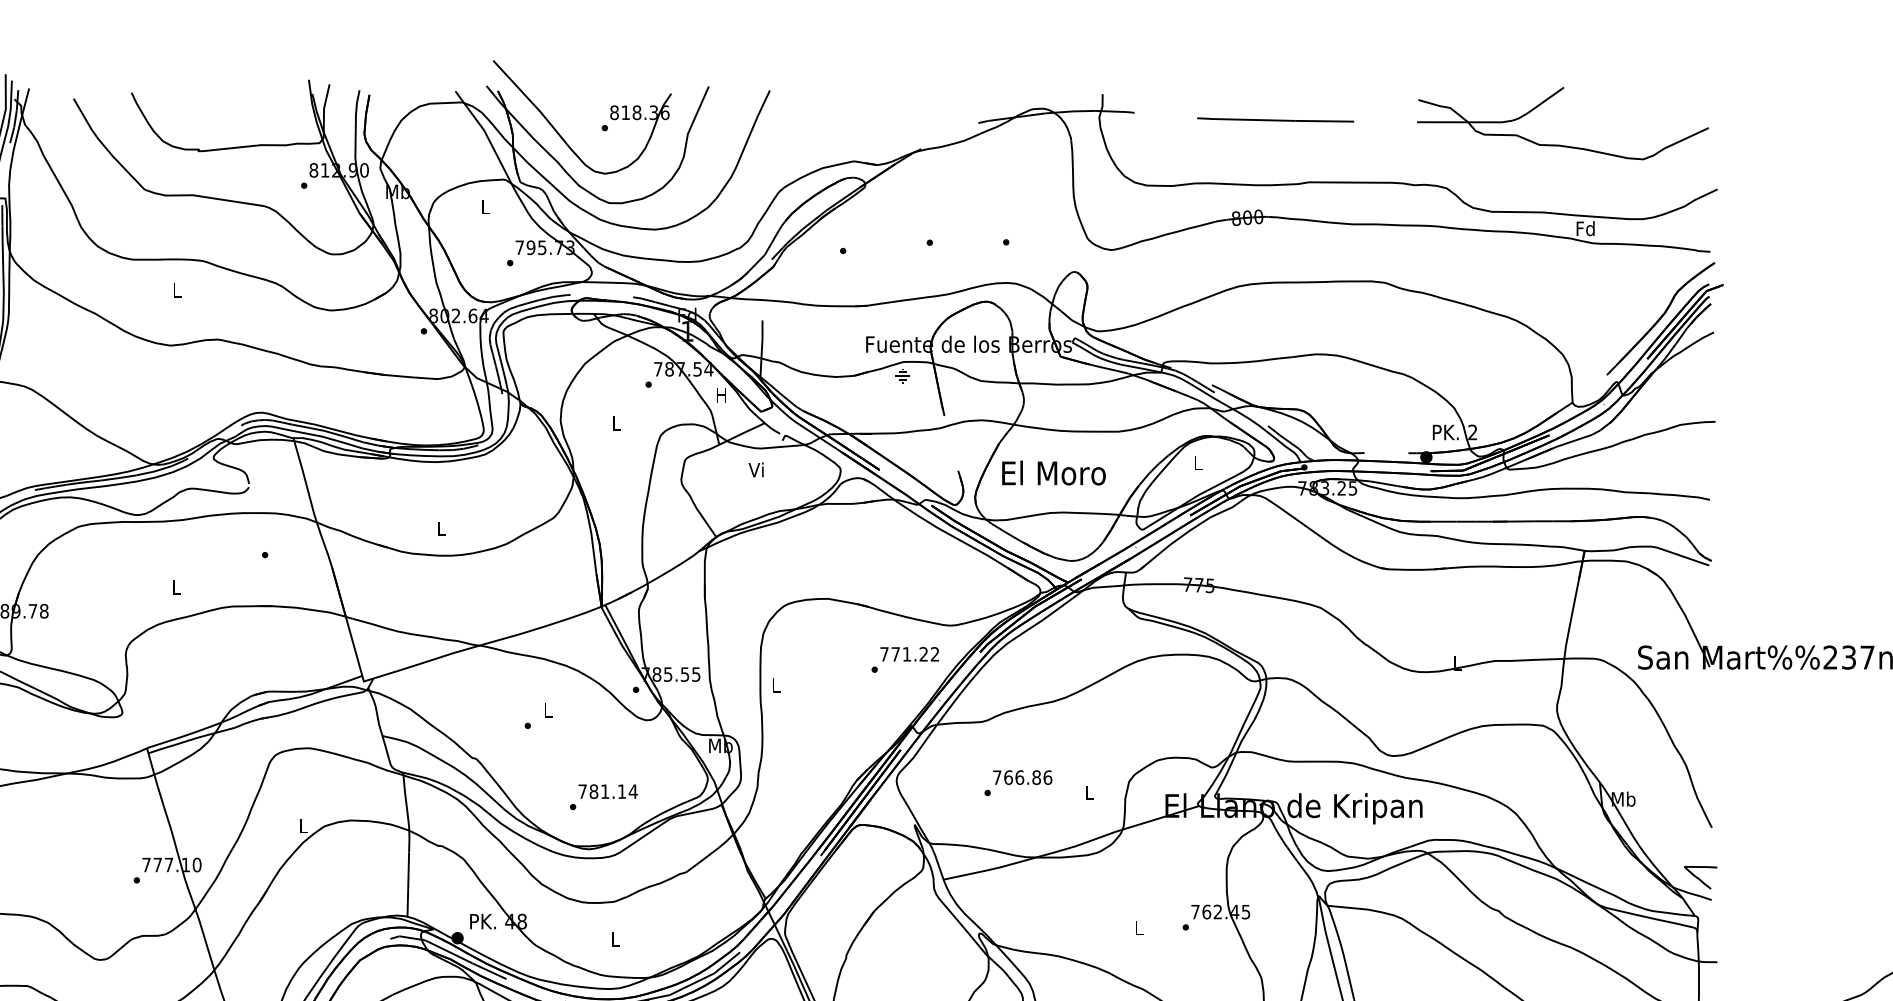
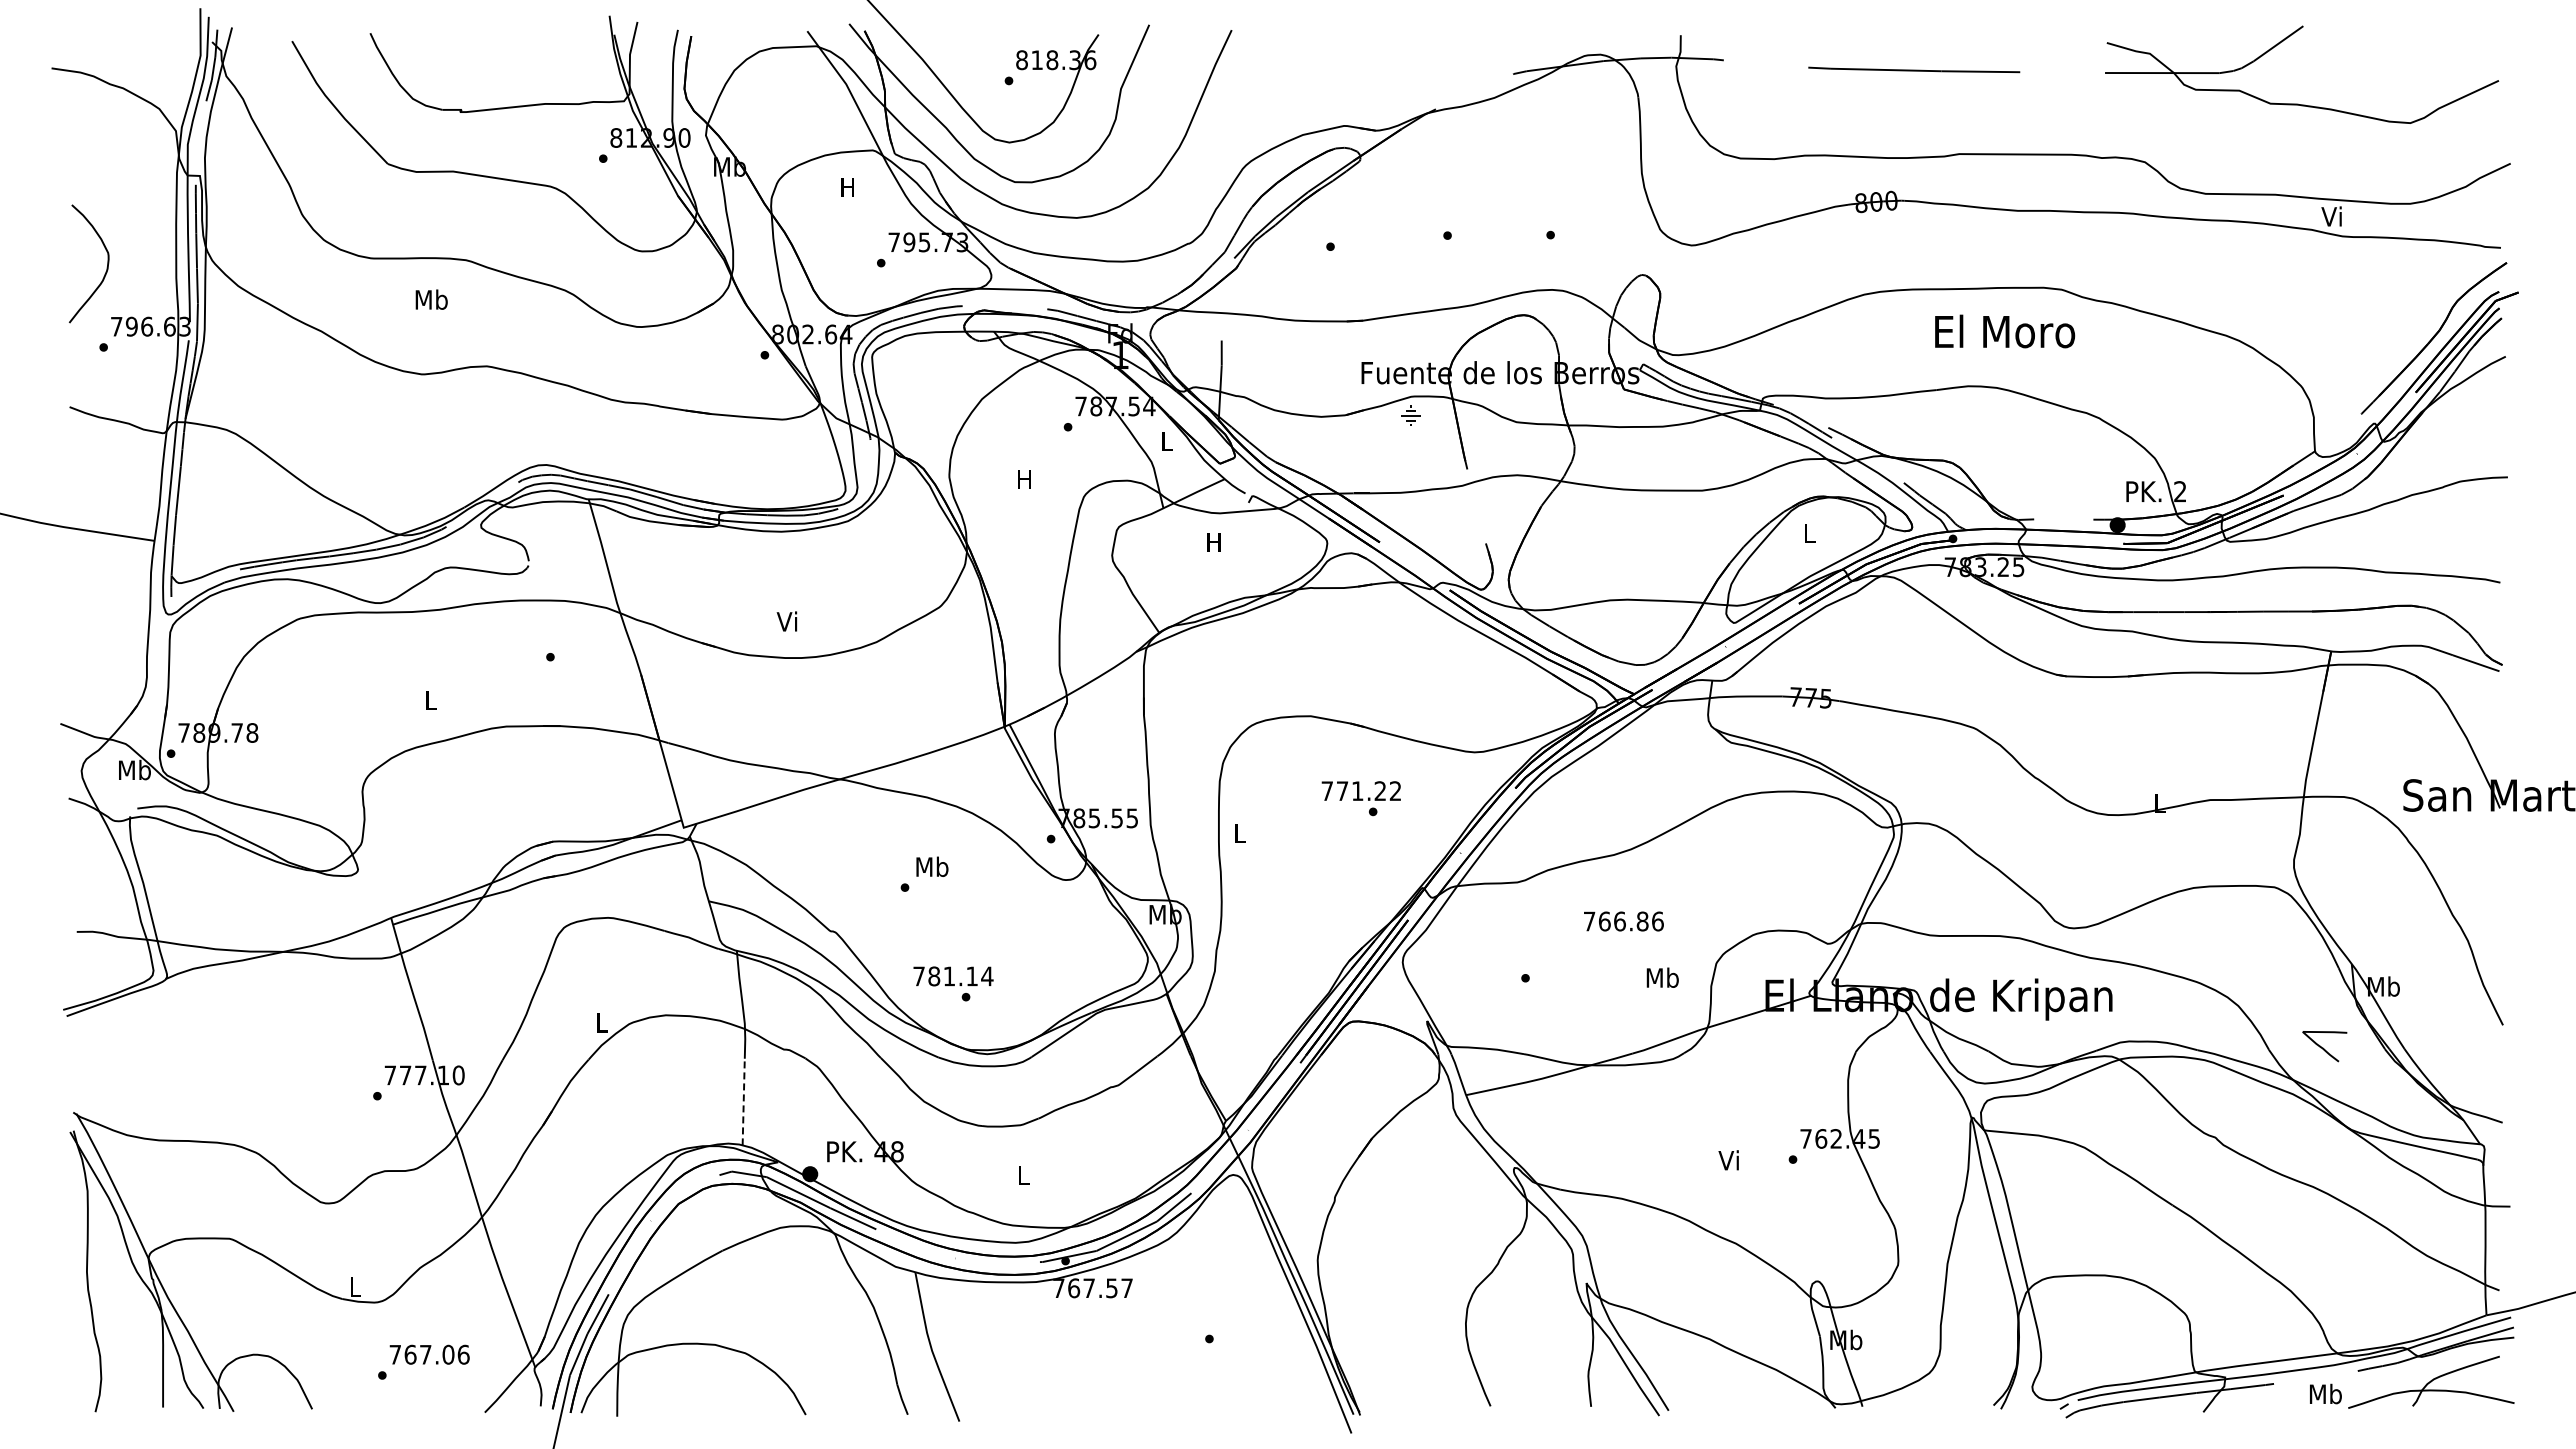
text: (485, 207) -> (847, 187), L -> H
text: (1585, 228) -> (2332, 216), Fd -> Vi
text: (176, 290) -> (431, 299), L -> Mb
text: (721, 395) -> (1166, 441), H -> L
text: (616, 423) -> (1024, 479), L -> H
text: (756, 470) -> (1213, 542), Vi -> H
text: (1054, 473) -> (2005, 331), moved
text: (440, 528) -> (786, 621), L -> Vi
text: (909, 653) -> (1360, 790), moved
text: (548, 710) -> (932, 866), L -> Mb
text: (1022, 777) -> (1623, 921), moved
text: (608, 791) -> (953, 976), moved
text: (1089, 792) -> (1662, 977), L -> Mb
part: (1700, 877) -> (2324, 1046), moved
line: (408, 884) -> (743, 1101), solid -> dashed
text: (1138, 928) -> (1728, 1160), L -> Vi

